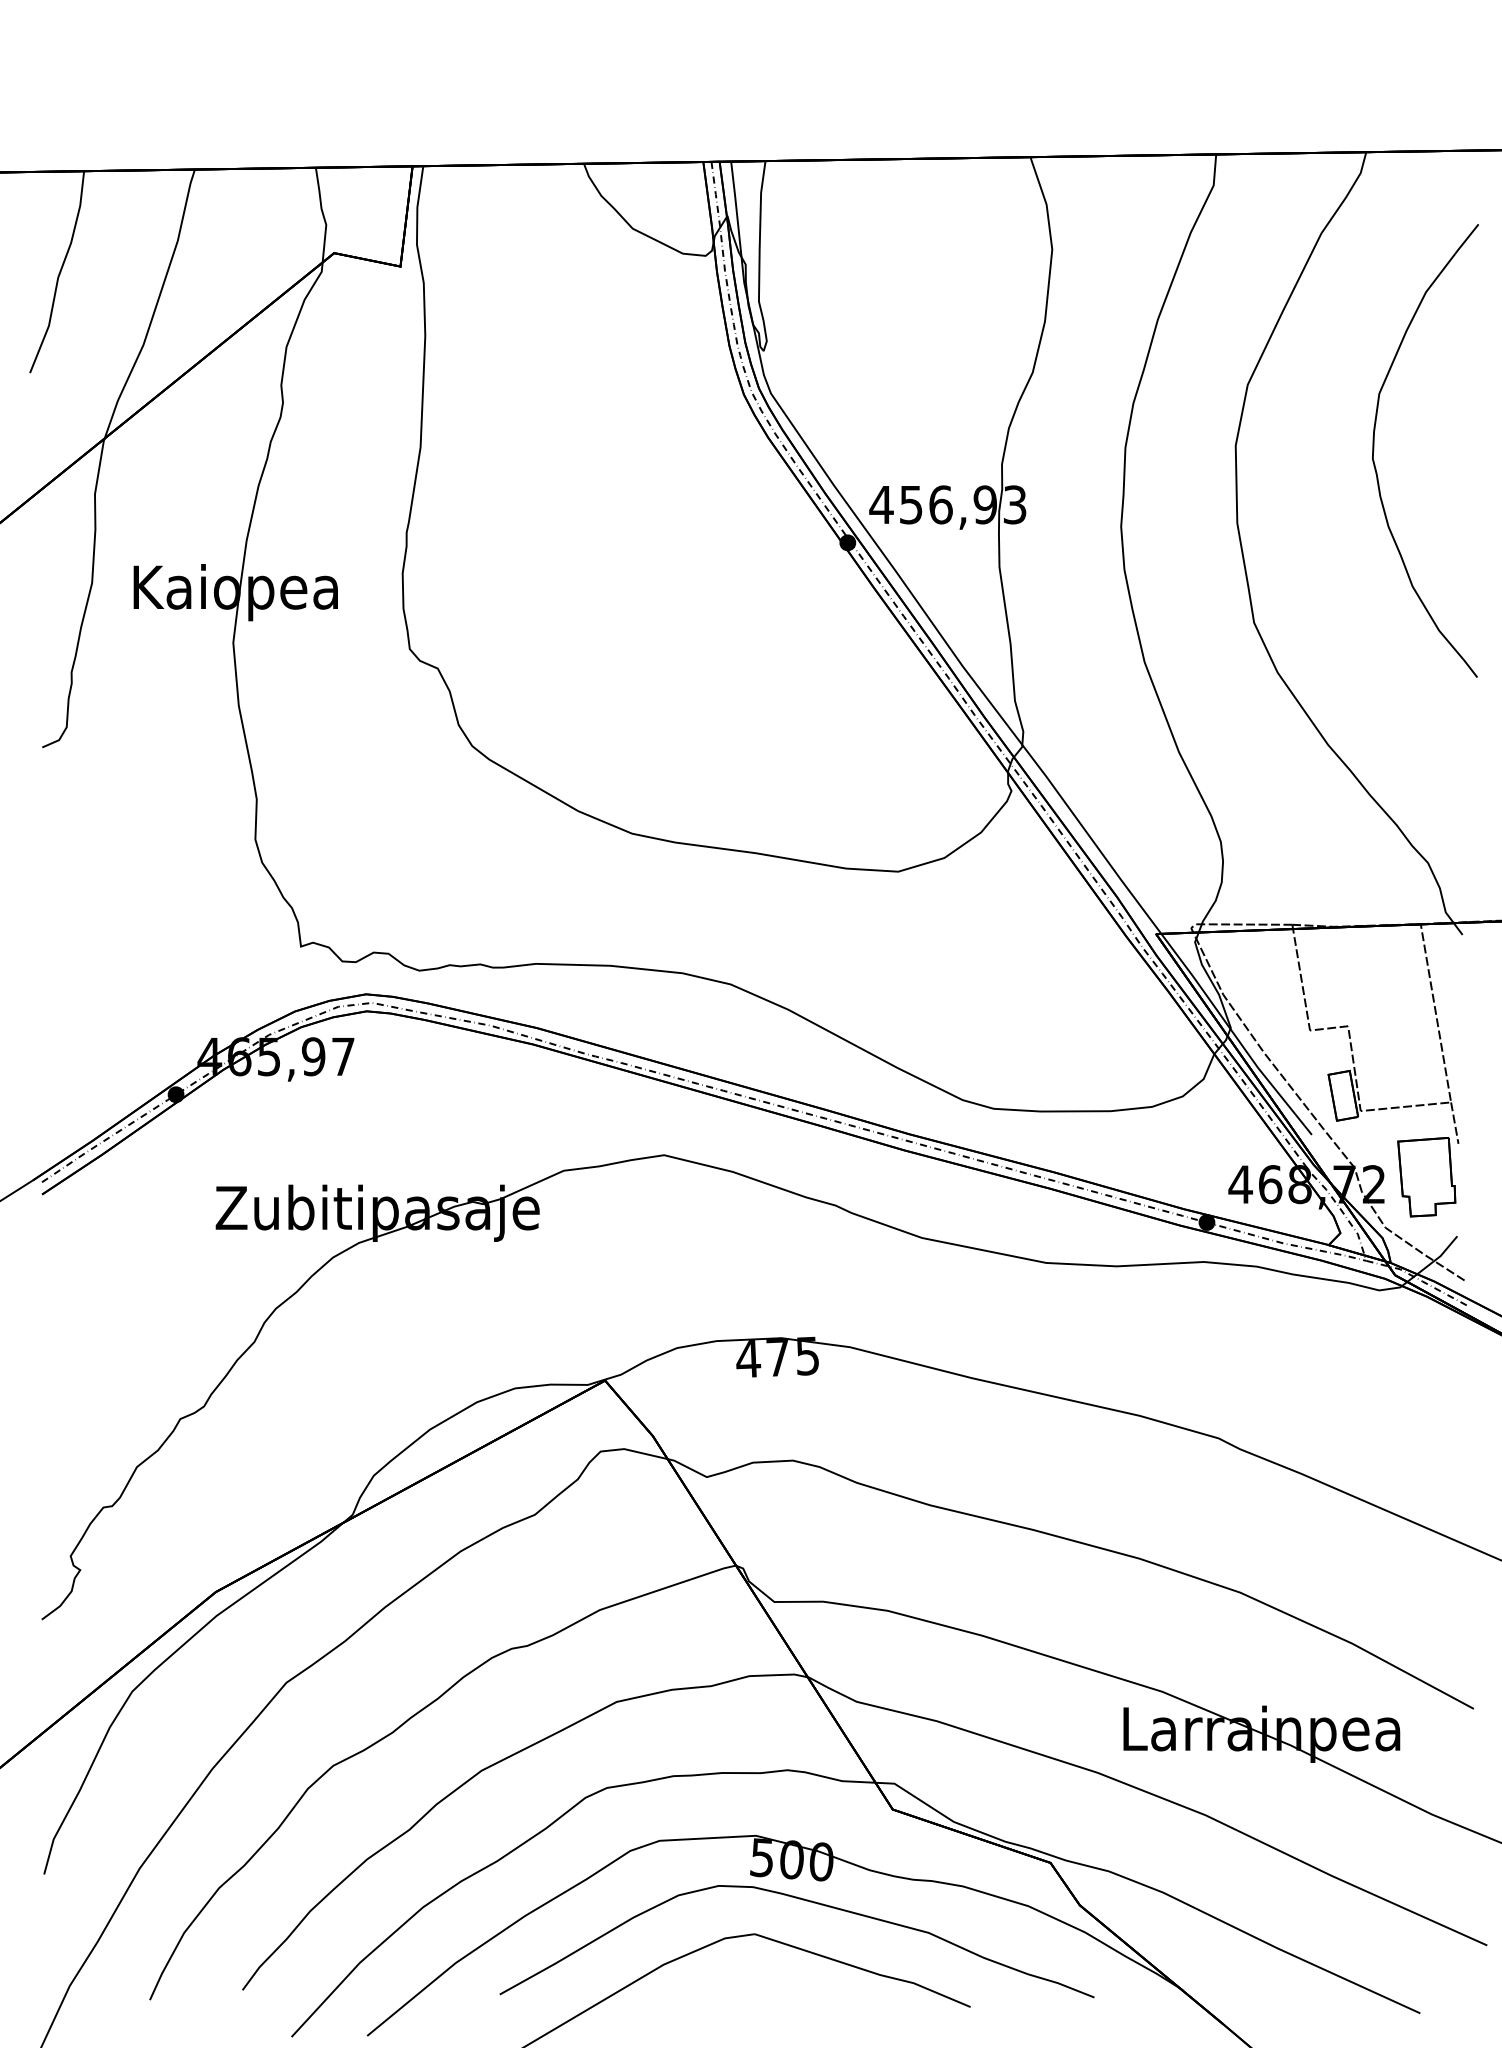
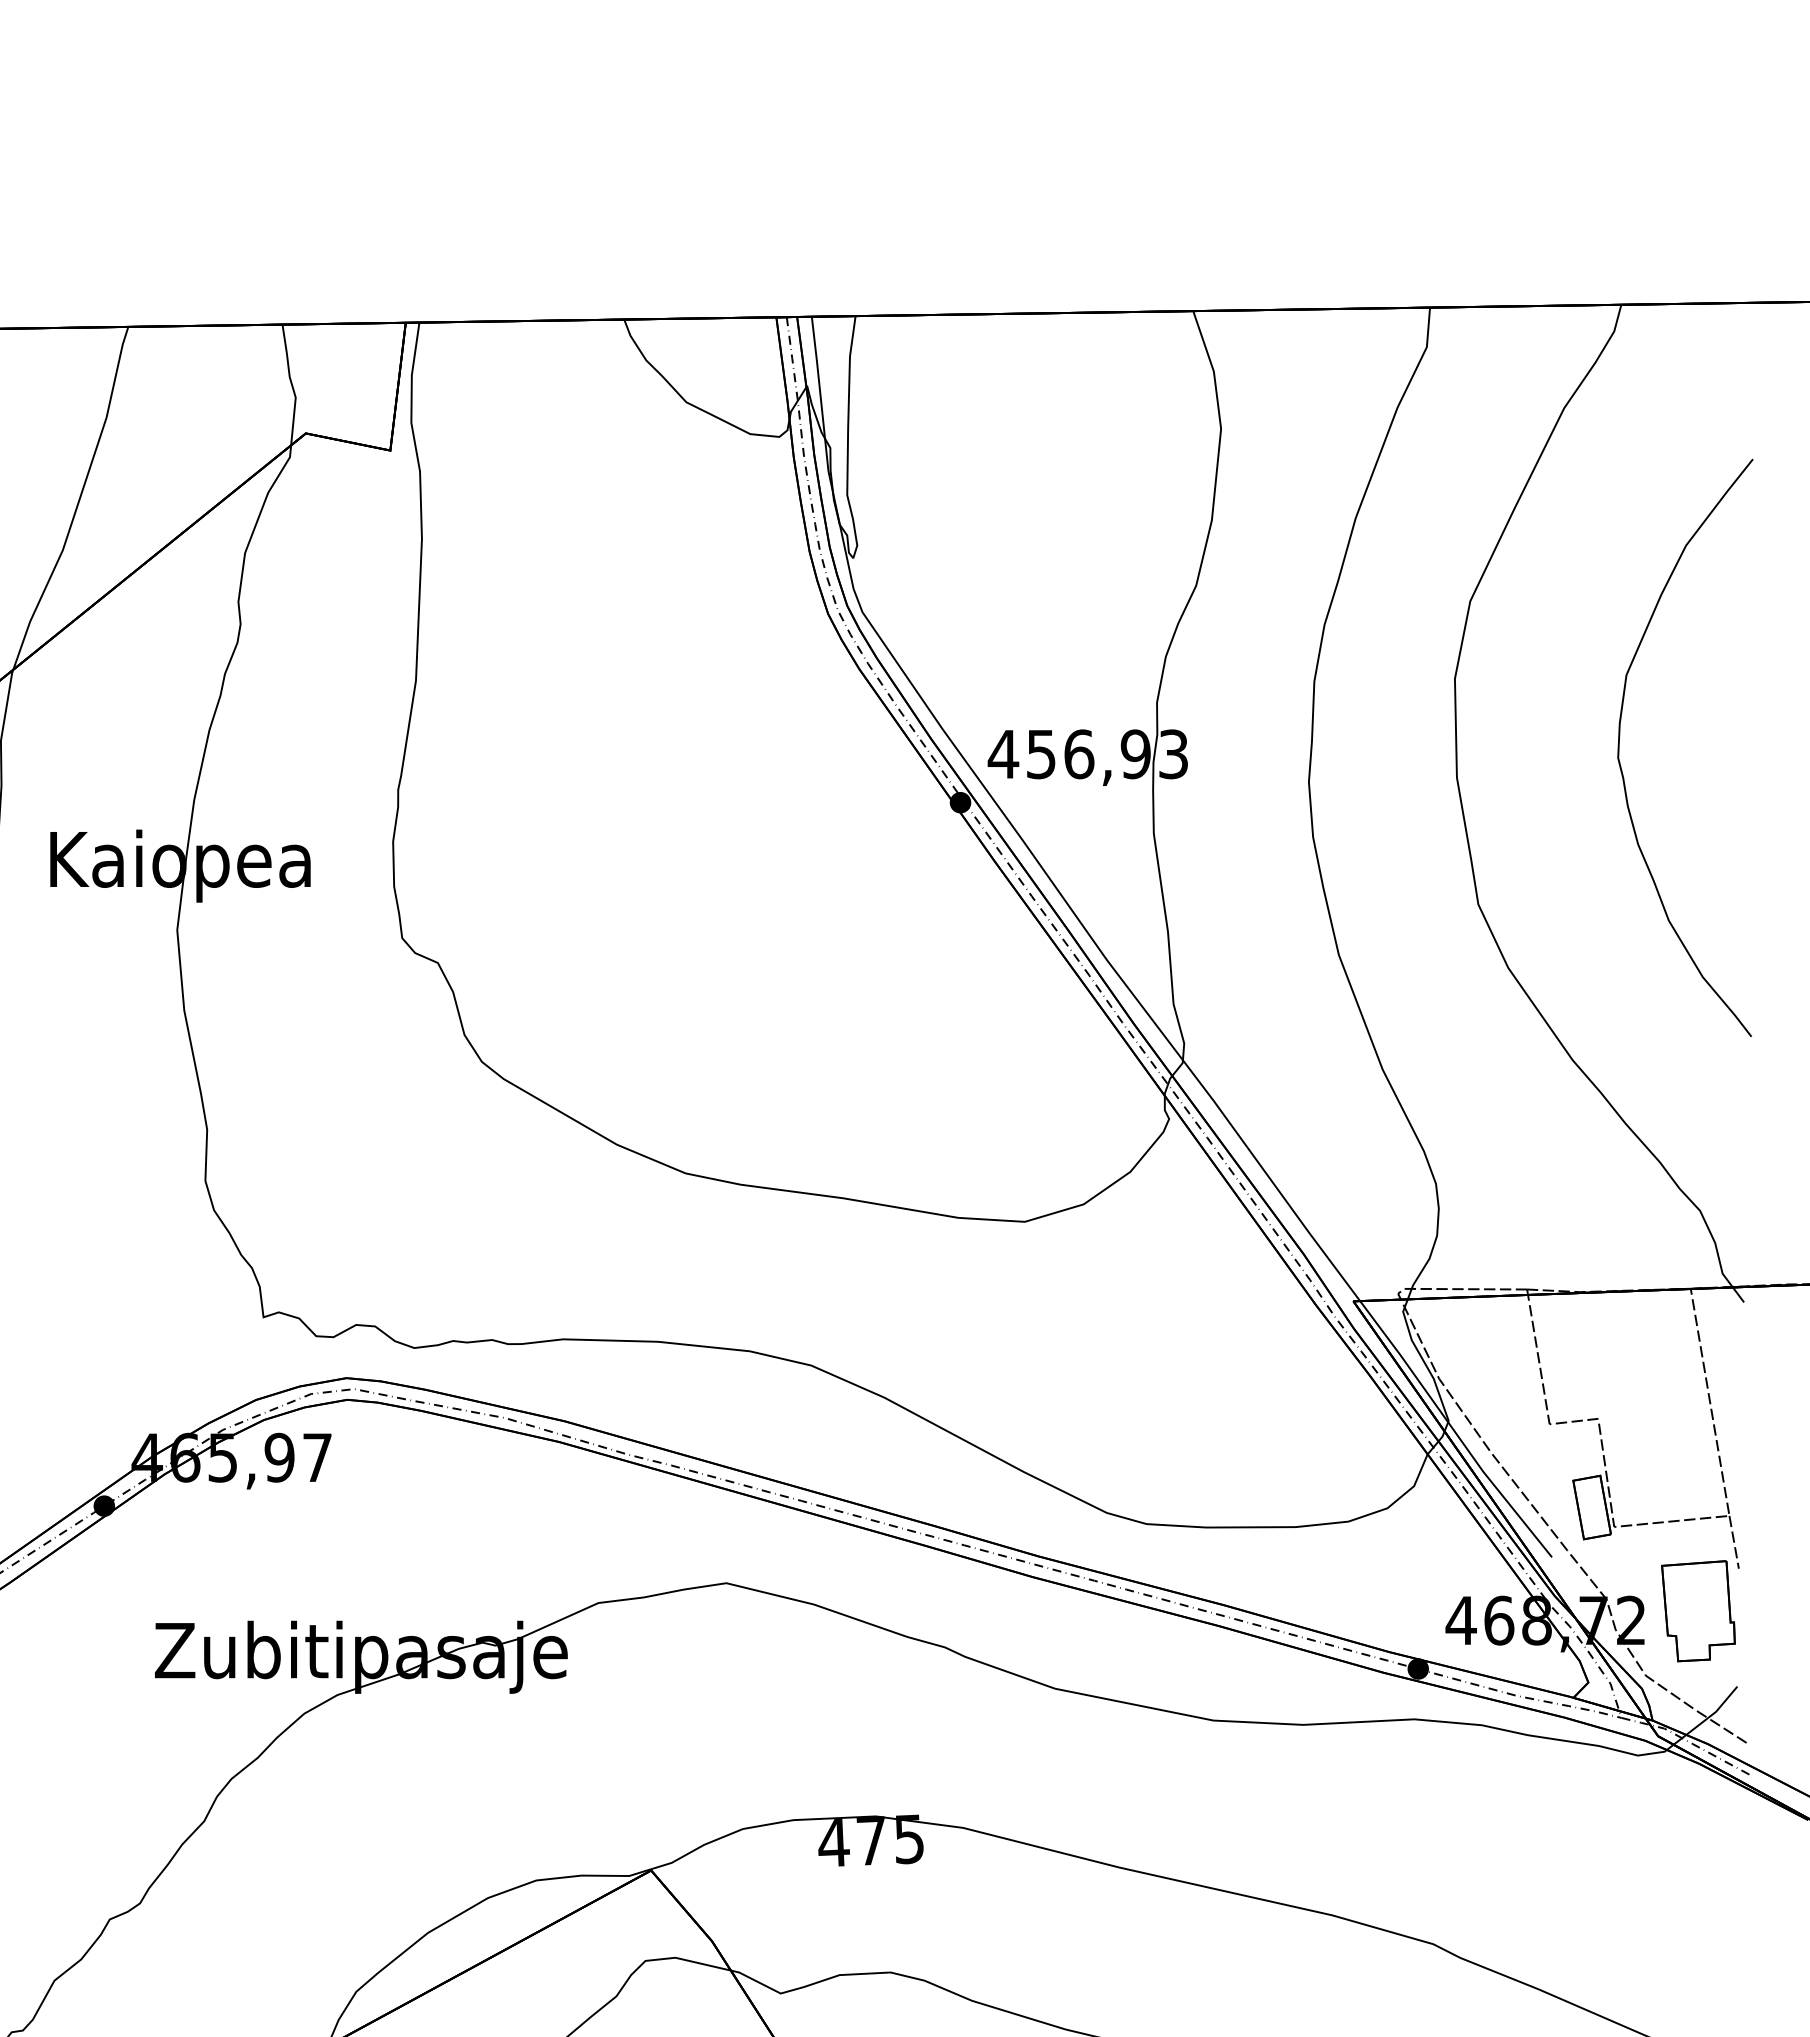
curve: (1374, 450) -> (1620, 747), moved

